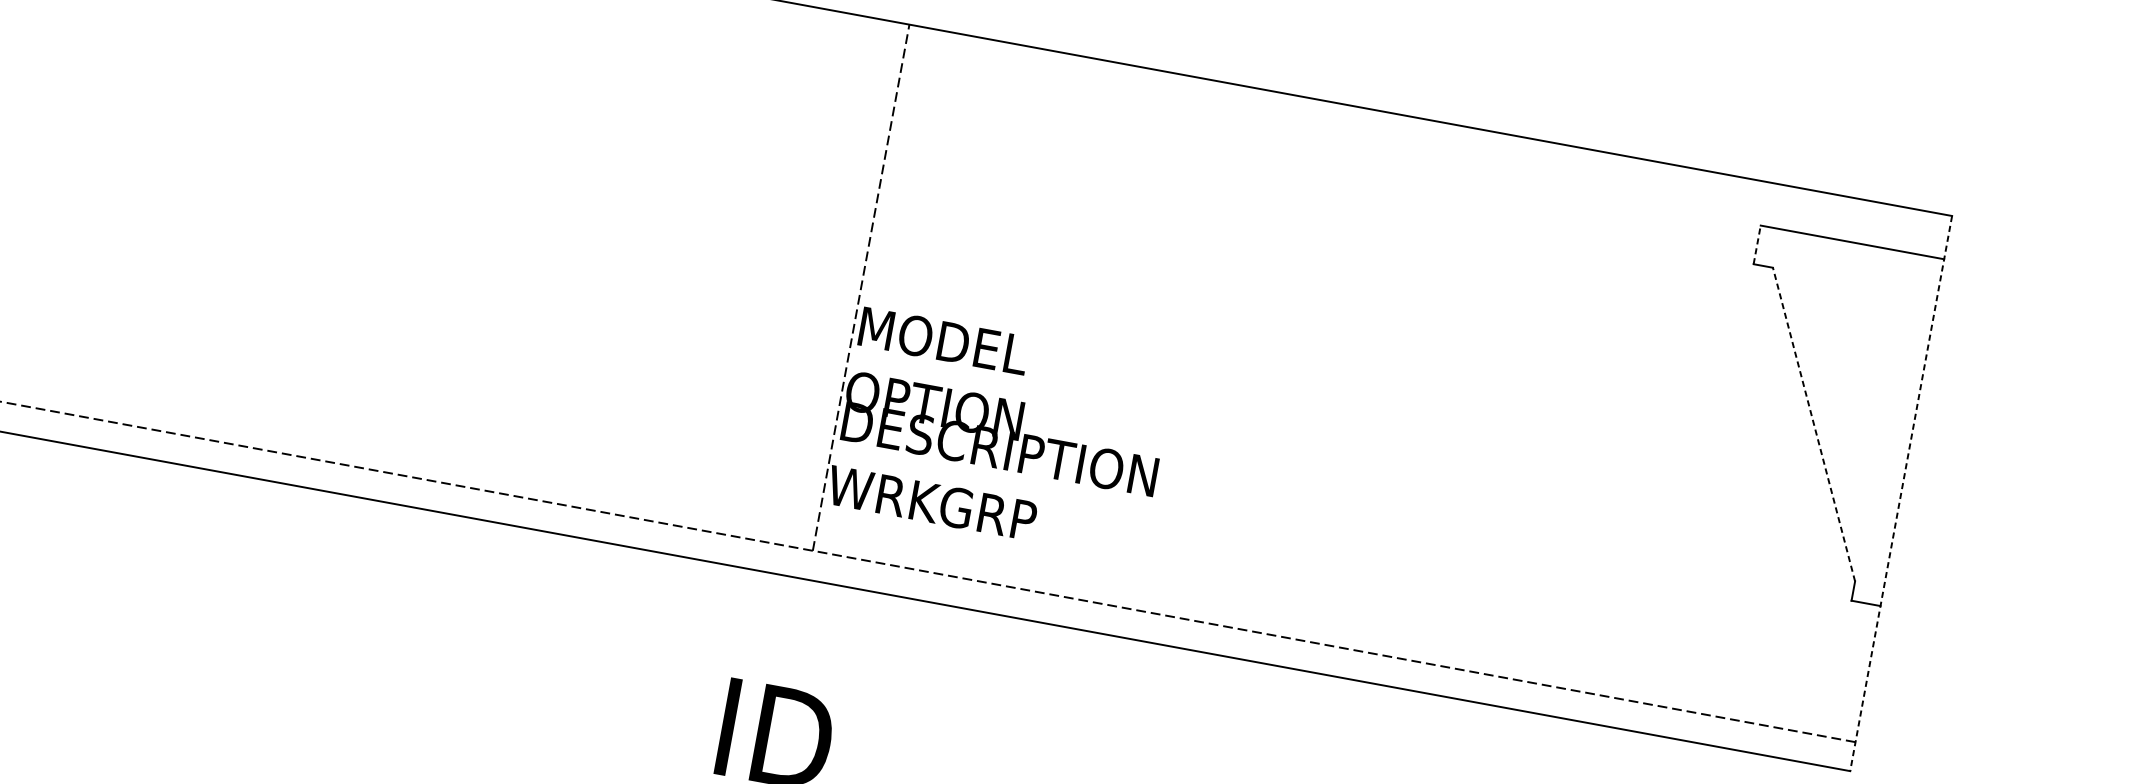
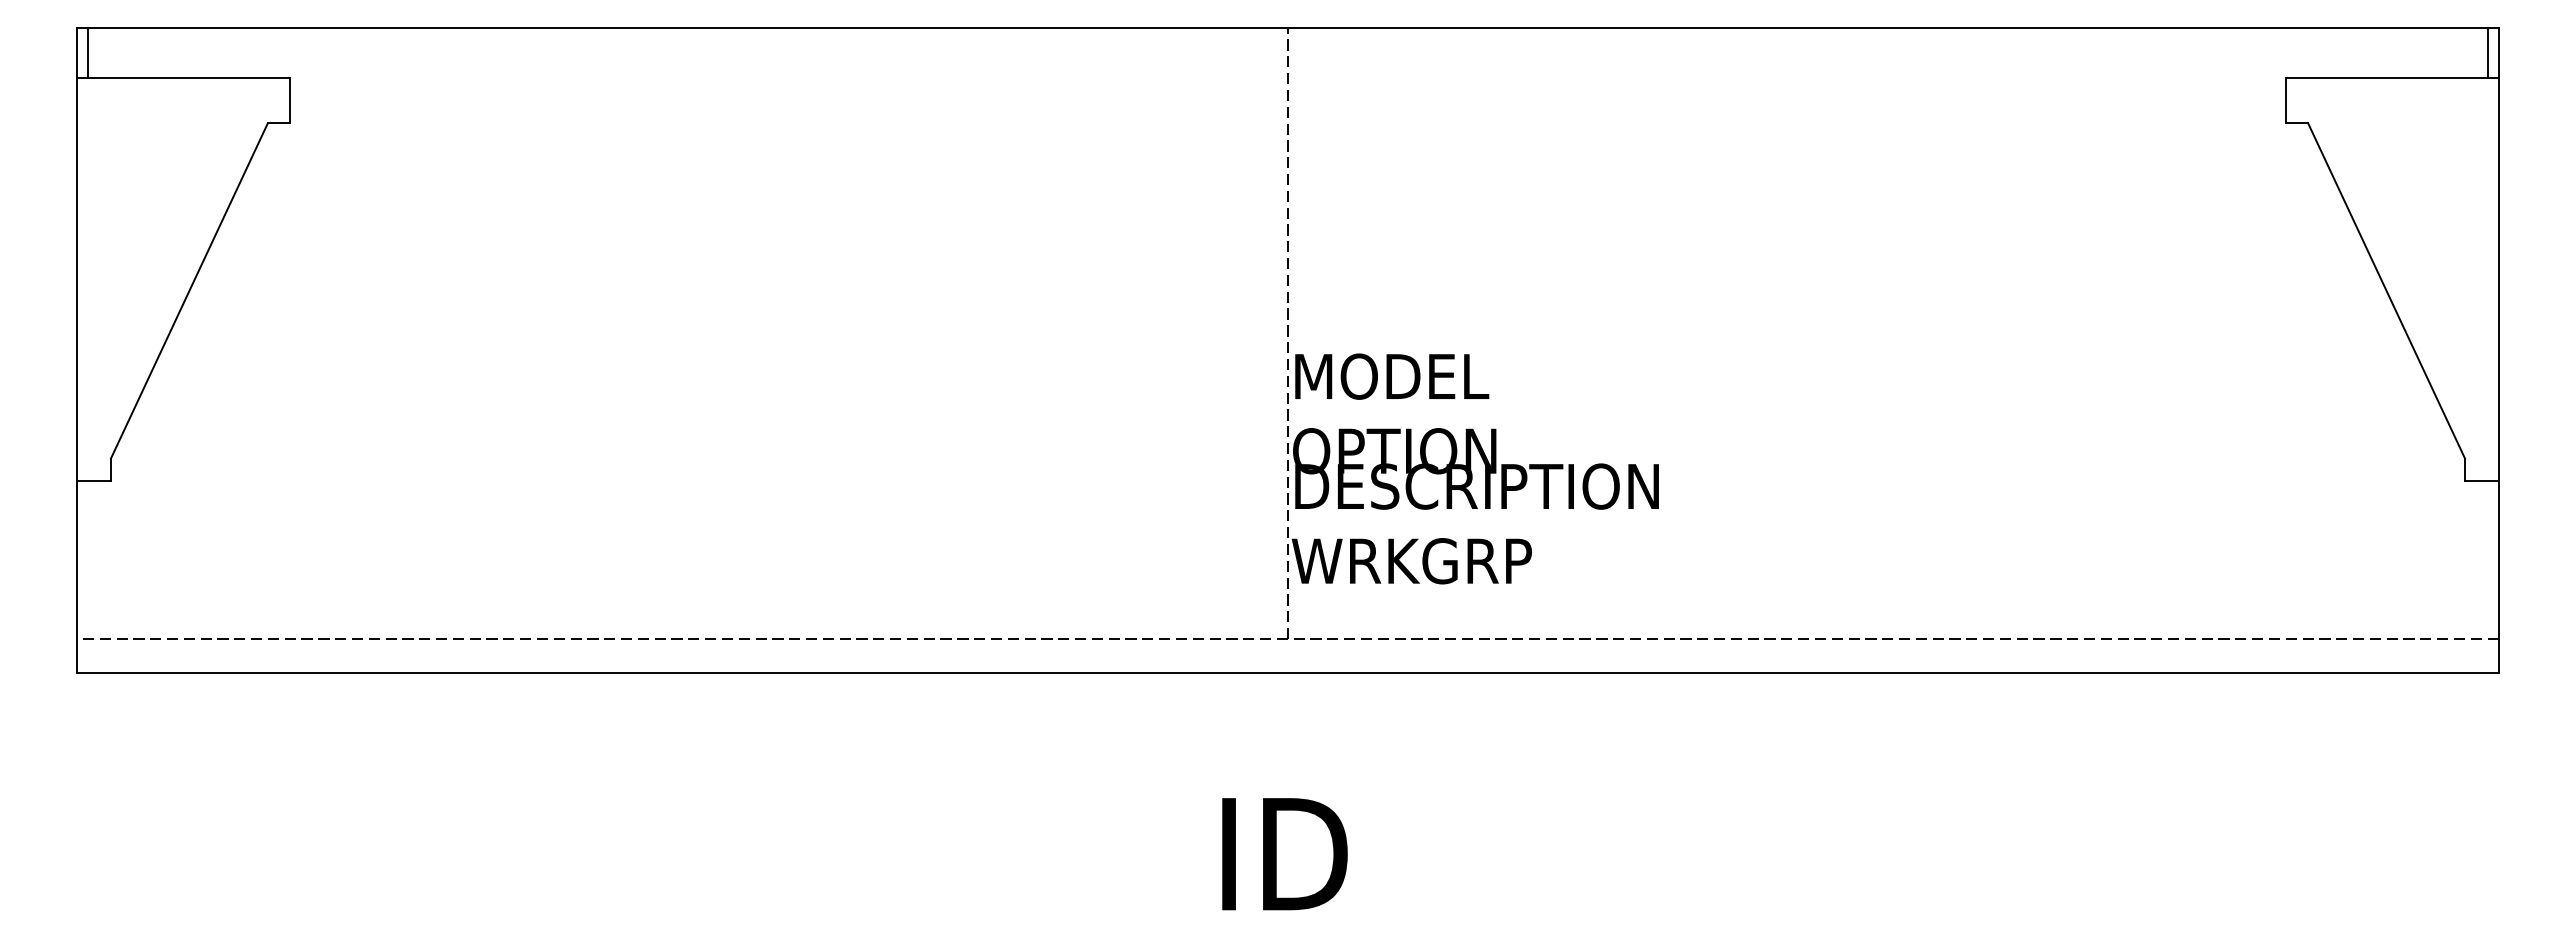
line: (1938, 235) -> (2487, 53), added
line: (1757, 244) -> (2285, 100), dashed -> solid
line: (1814, 424) -> (2386, 290), dashed -> solid
line: (1900, 494) -> (2498, 351), dashed -> solid

